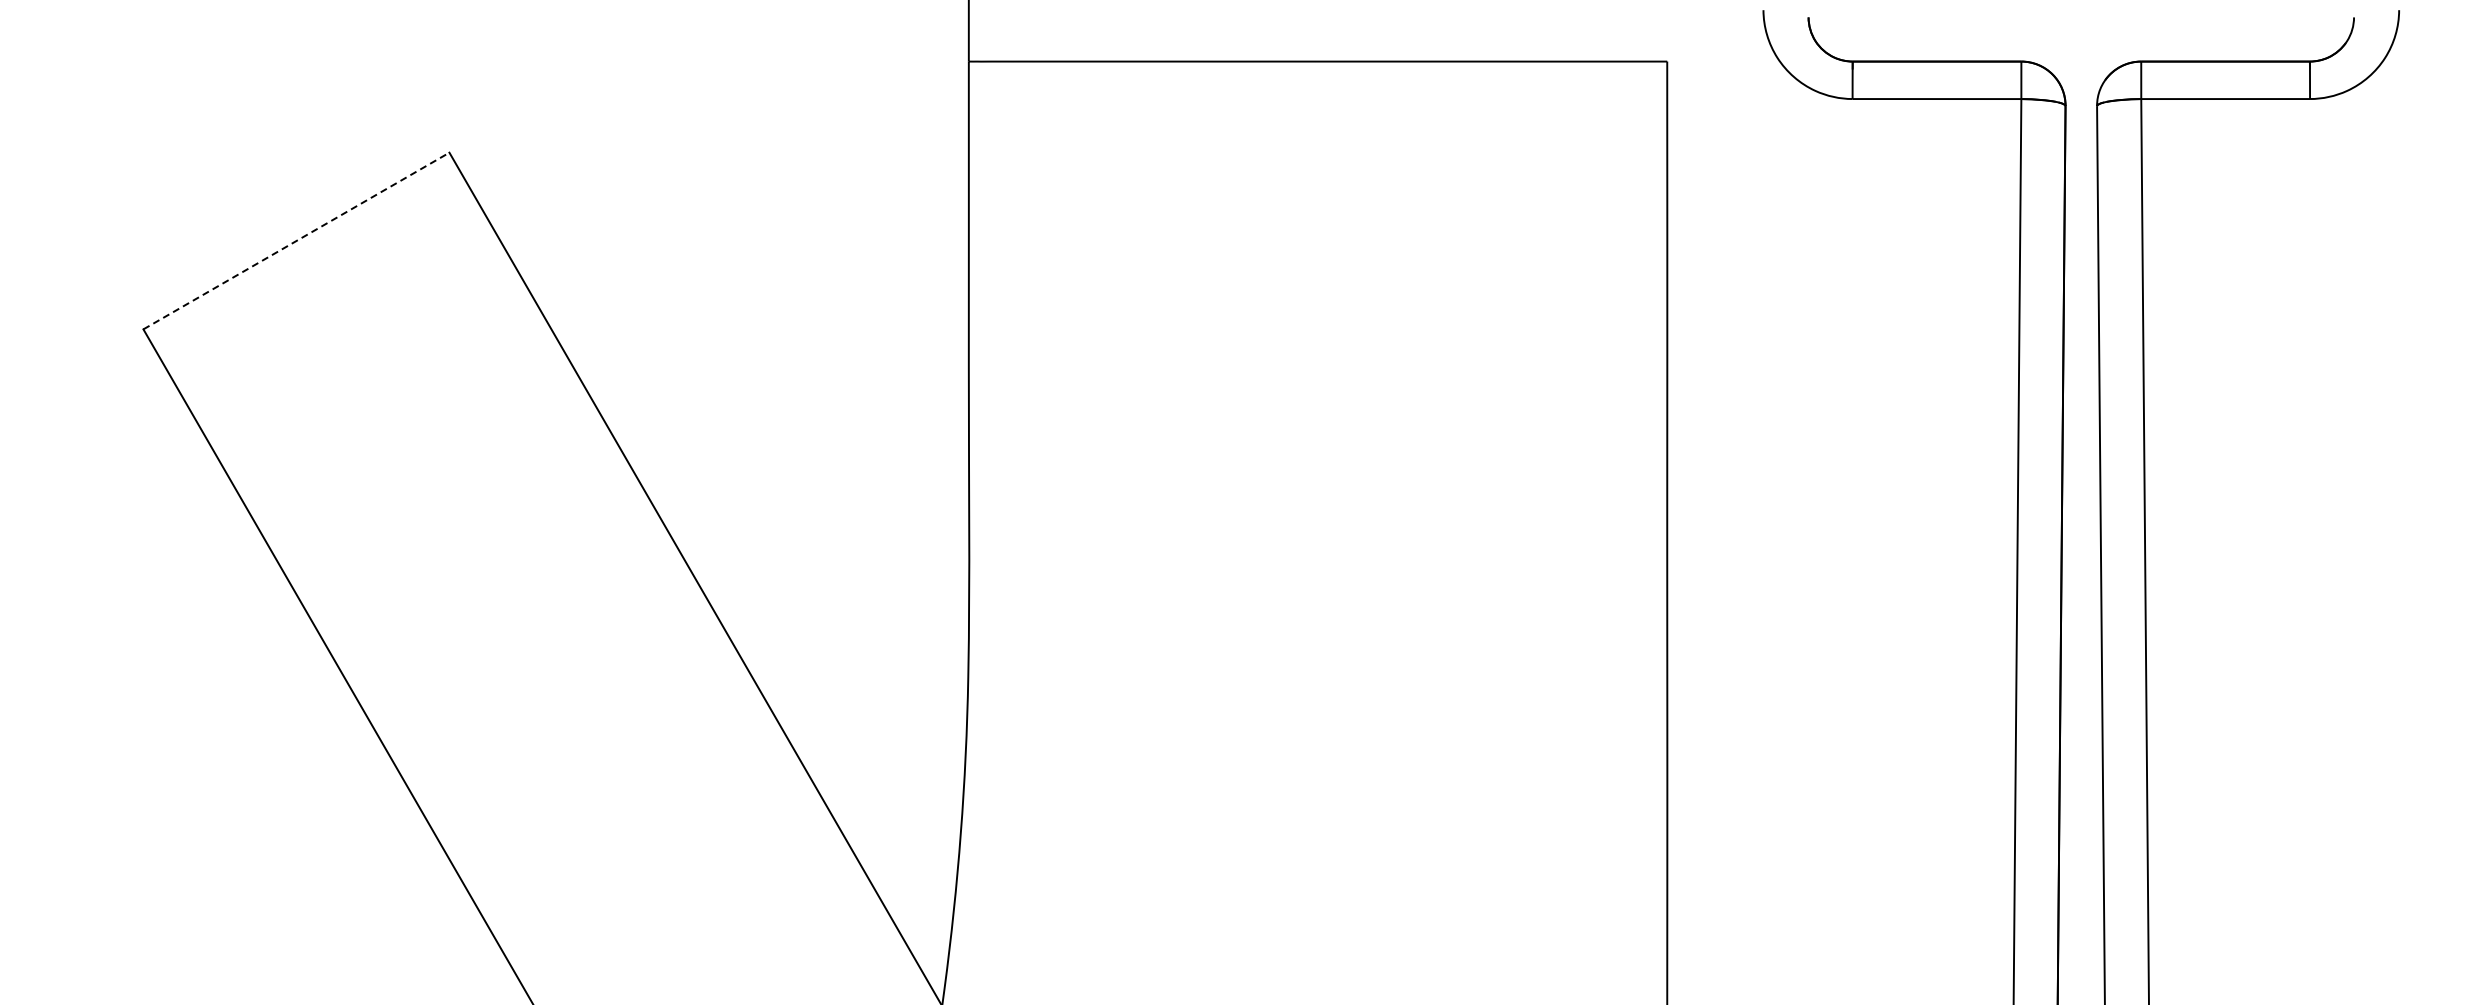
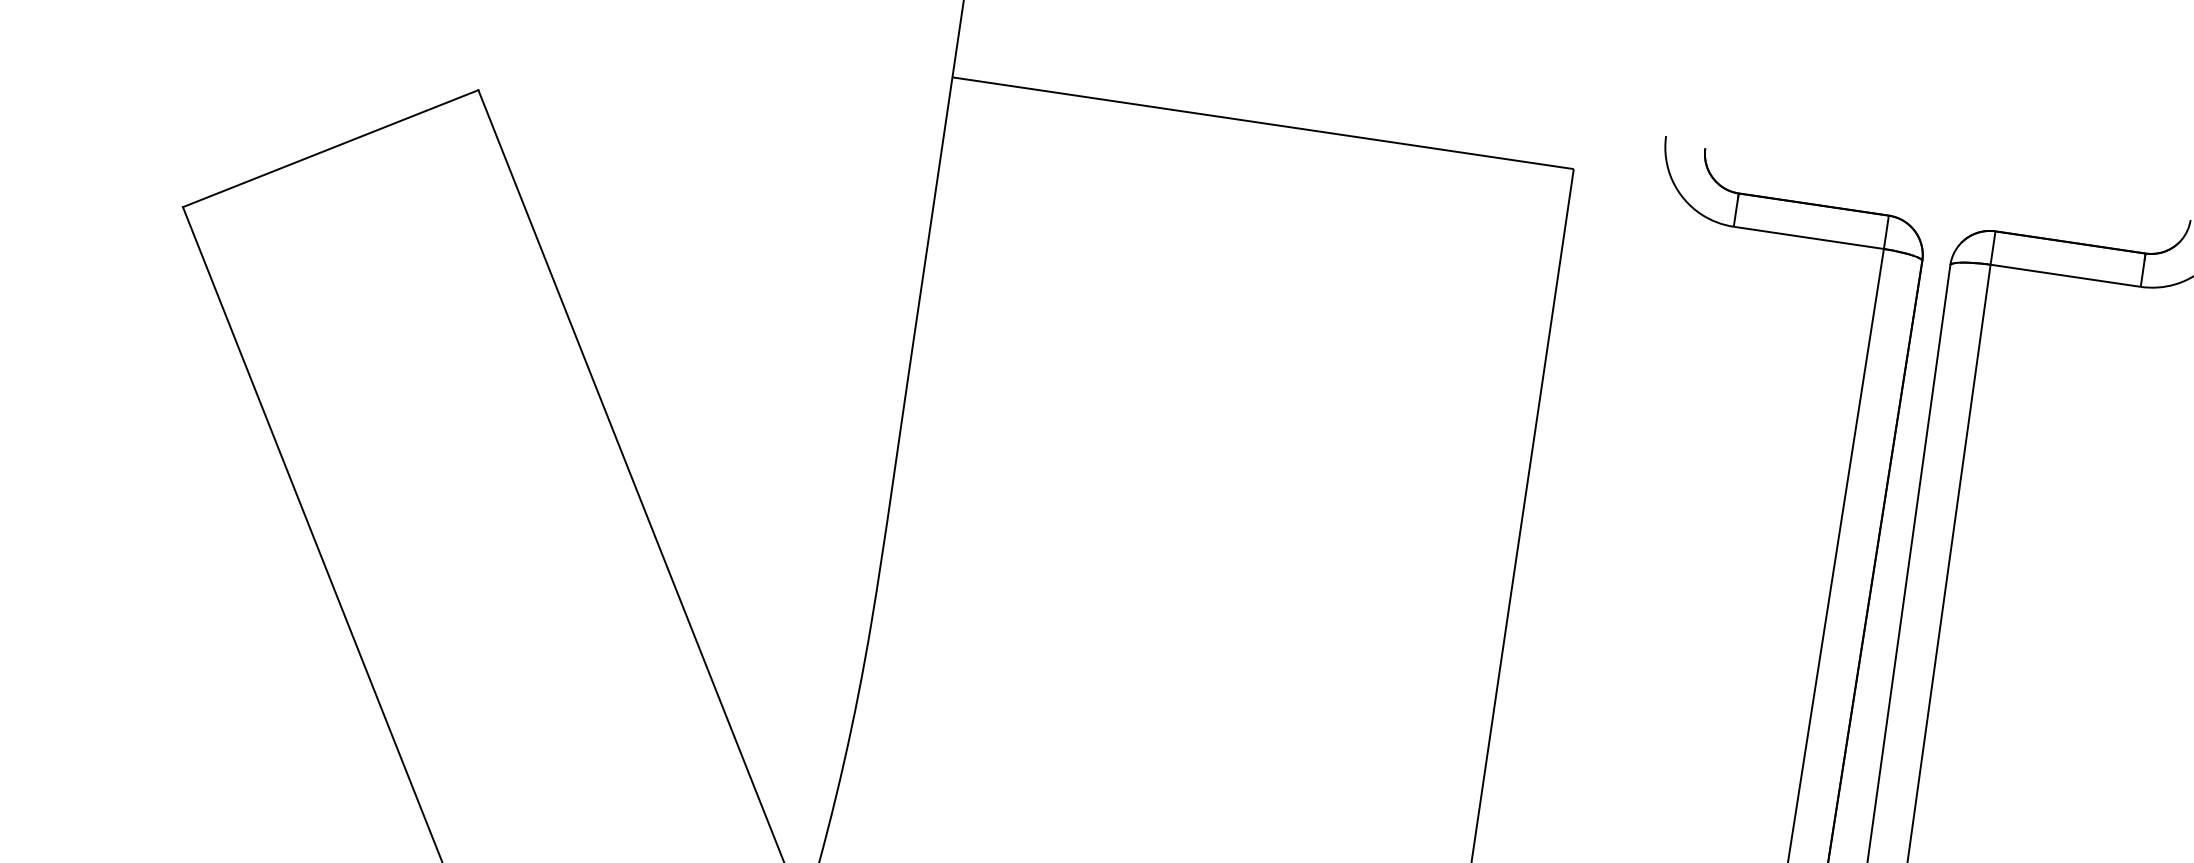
line: (296, 241) -> (330, 149), dashed -> solid

